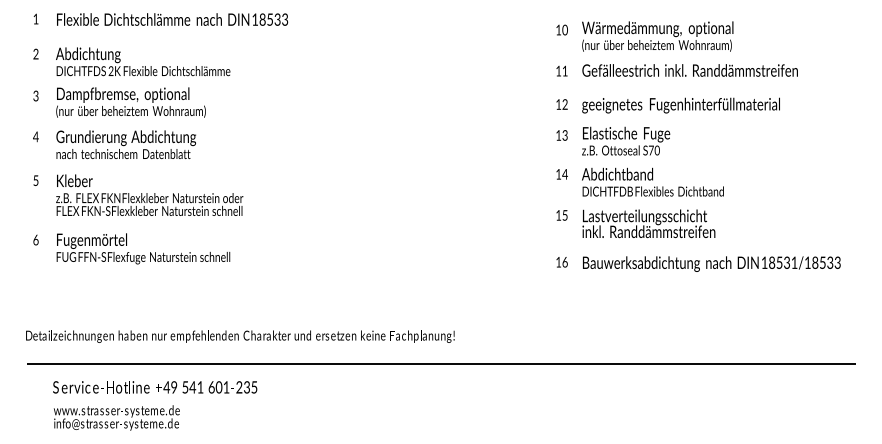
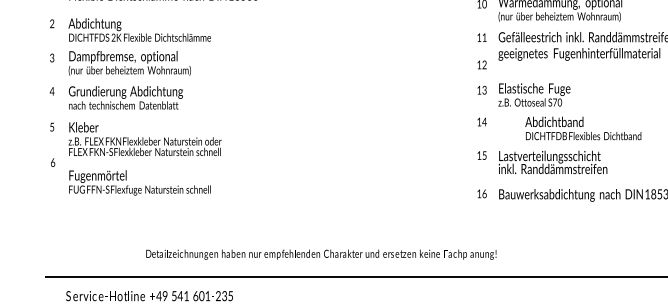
text: (680, 105) -> (578, 54), moved
text: (652, 181) -> (582, 127), moved
text: (35, 239) -> (52, 162), moved
text: (240, 336) -> (321, 254), moved

